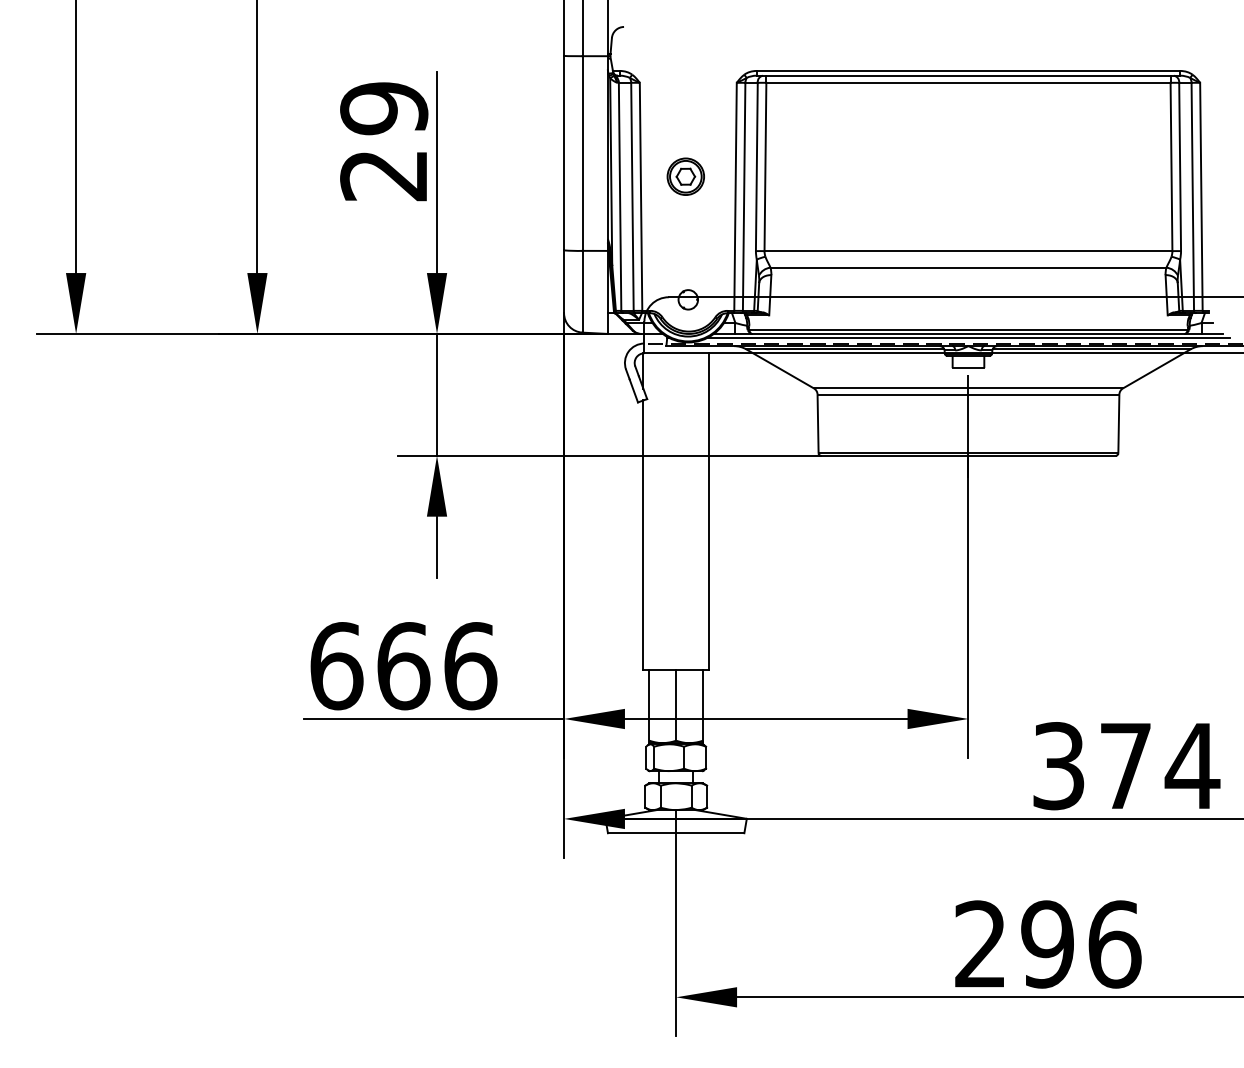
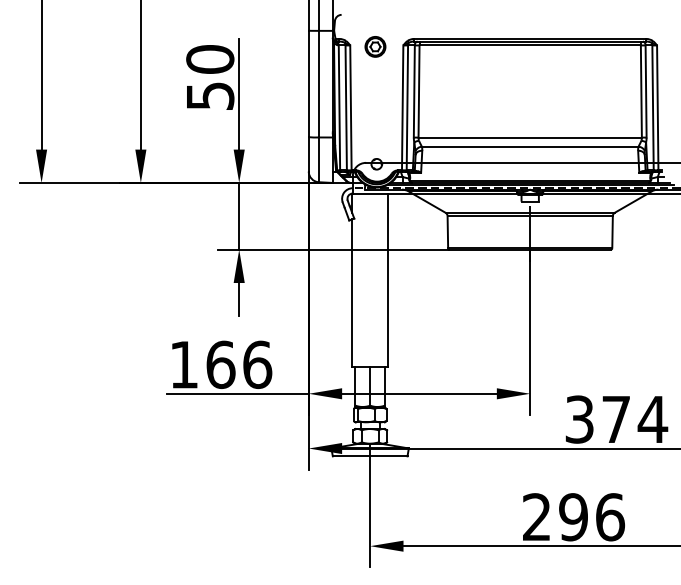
text: (384, 141) -> (210, 77), 29 -> 50
part: (685, 176) -> (375, 46), moved
text: (337, 665) -> (184, 364), 666 -> 166

